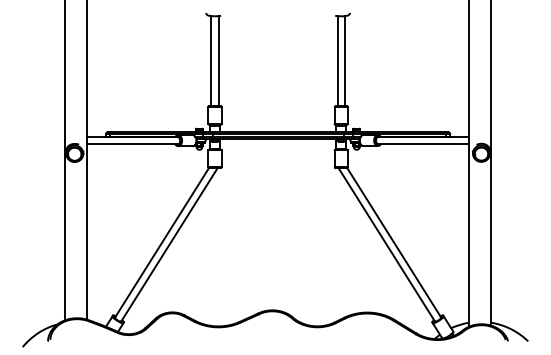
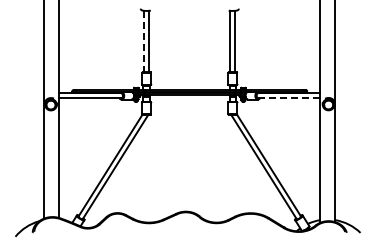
line: (211, 61) -> (144, 41), solid -> dashed
line: (424, 144) -> (289, 98), solid -> dashed

